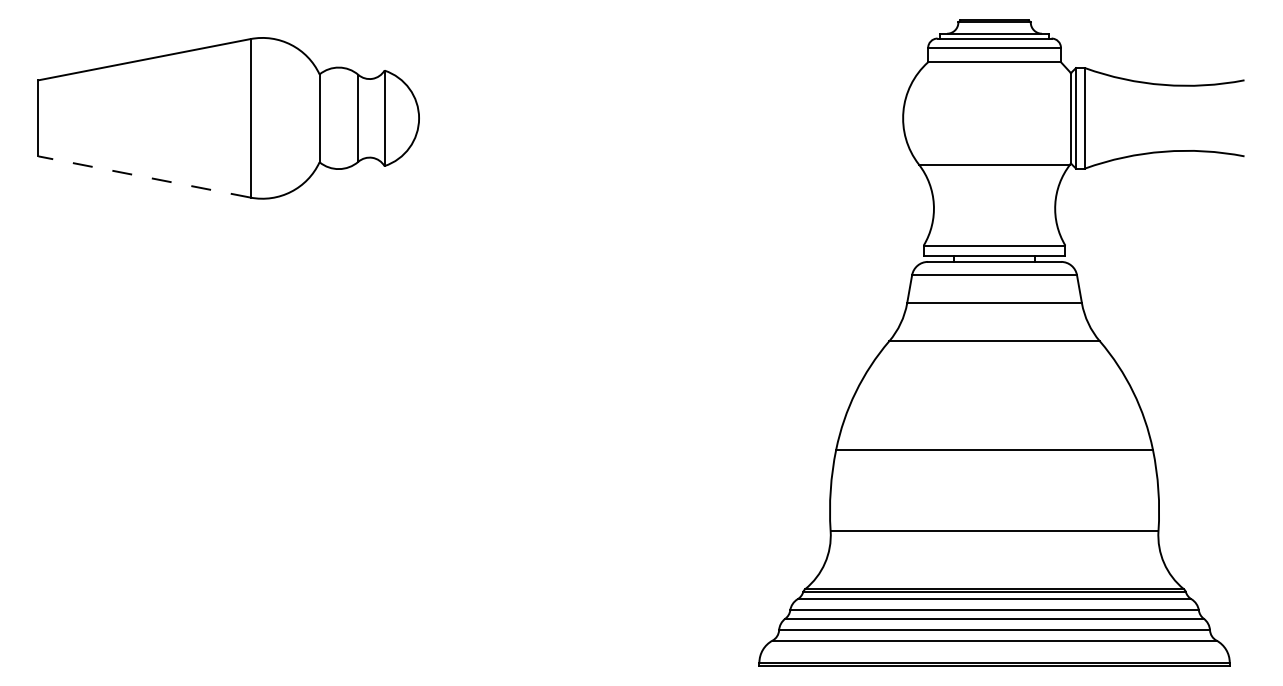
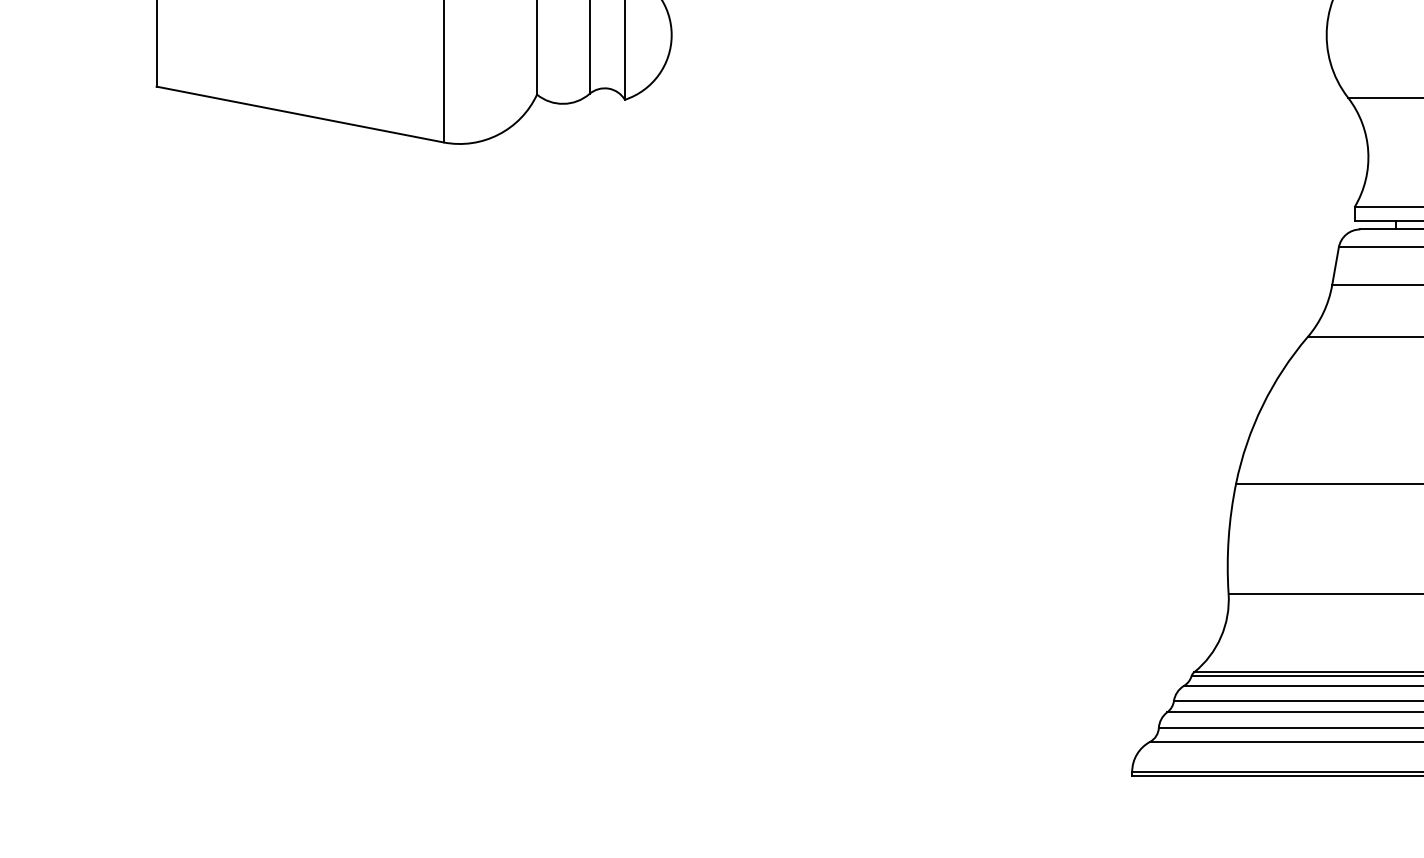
line: (144, 176) -> (300, 113), dashed -> solid

